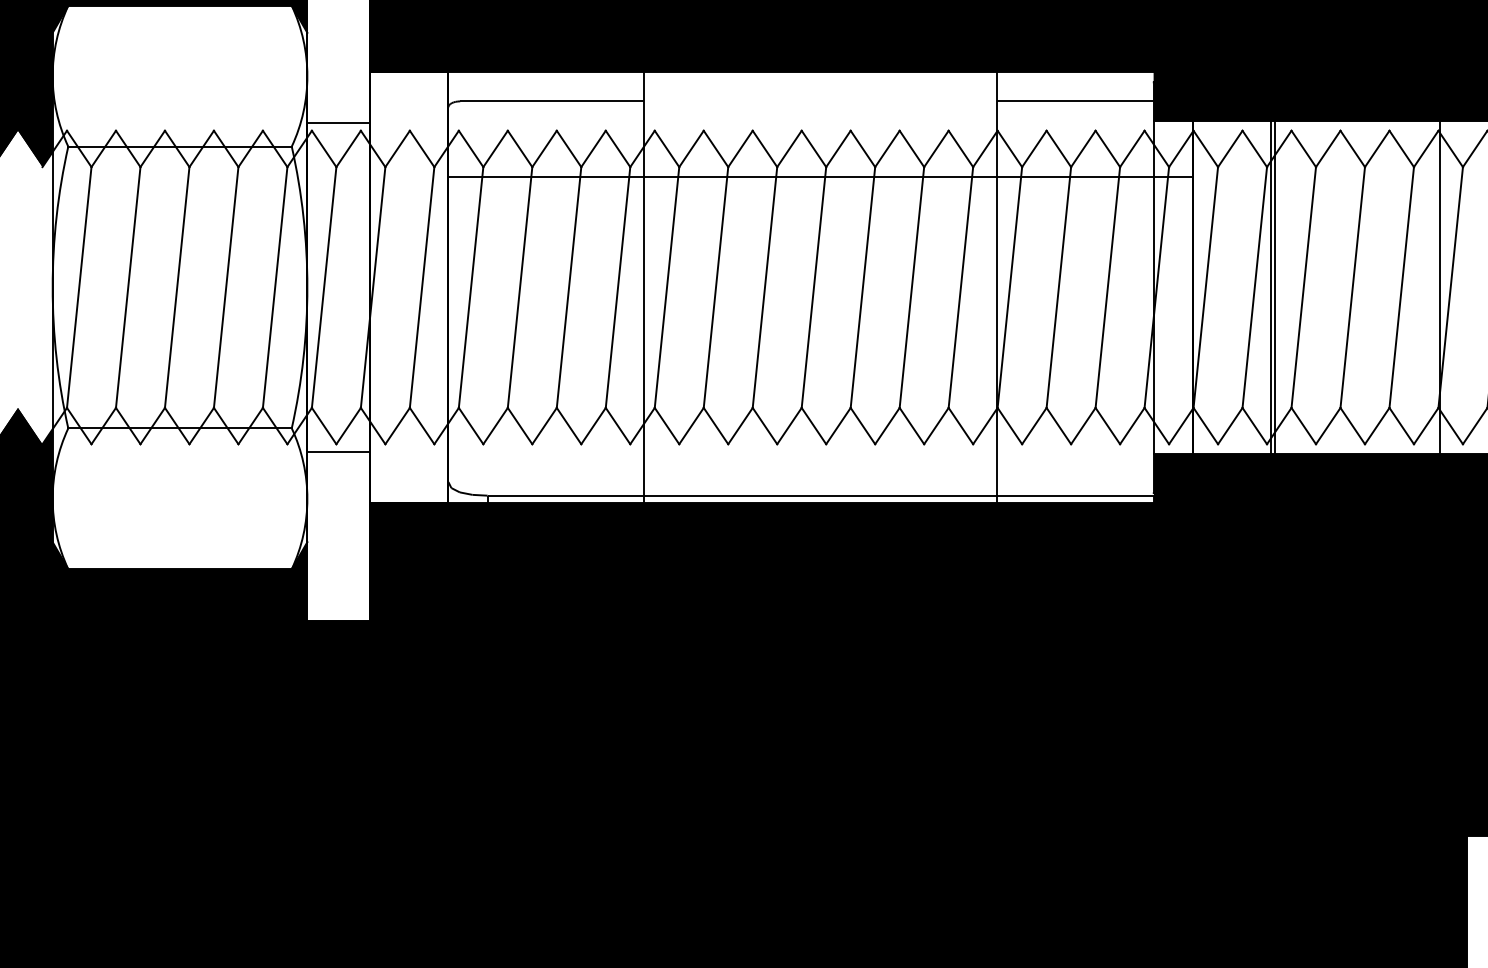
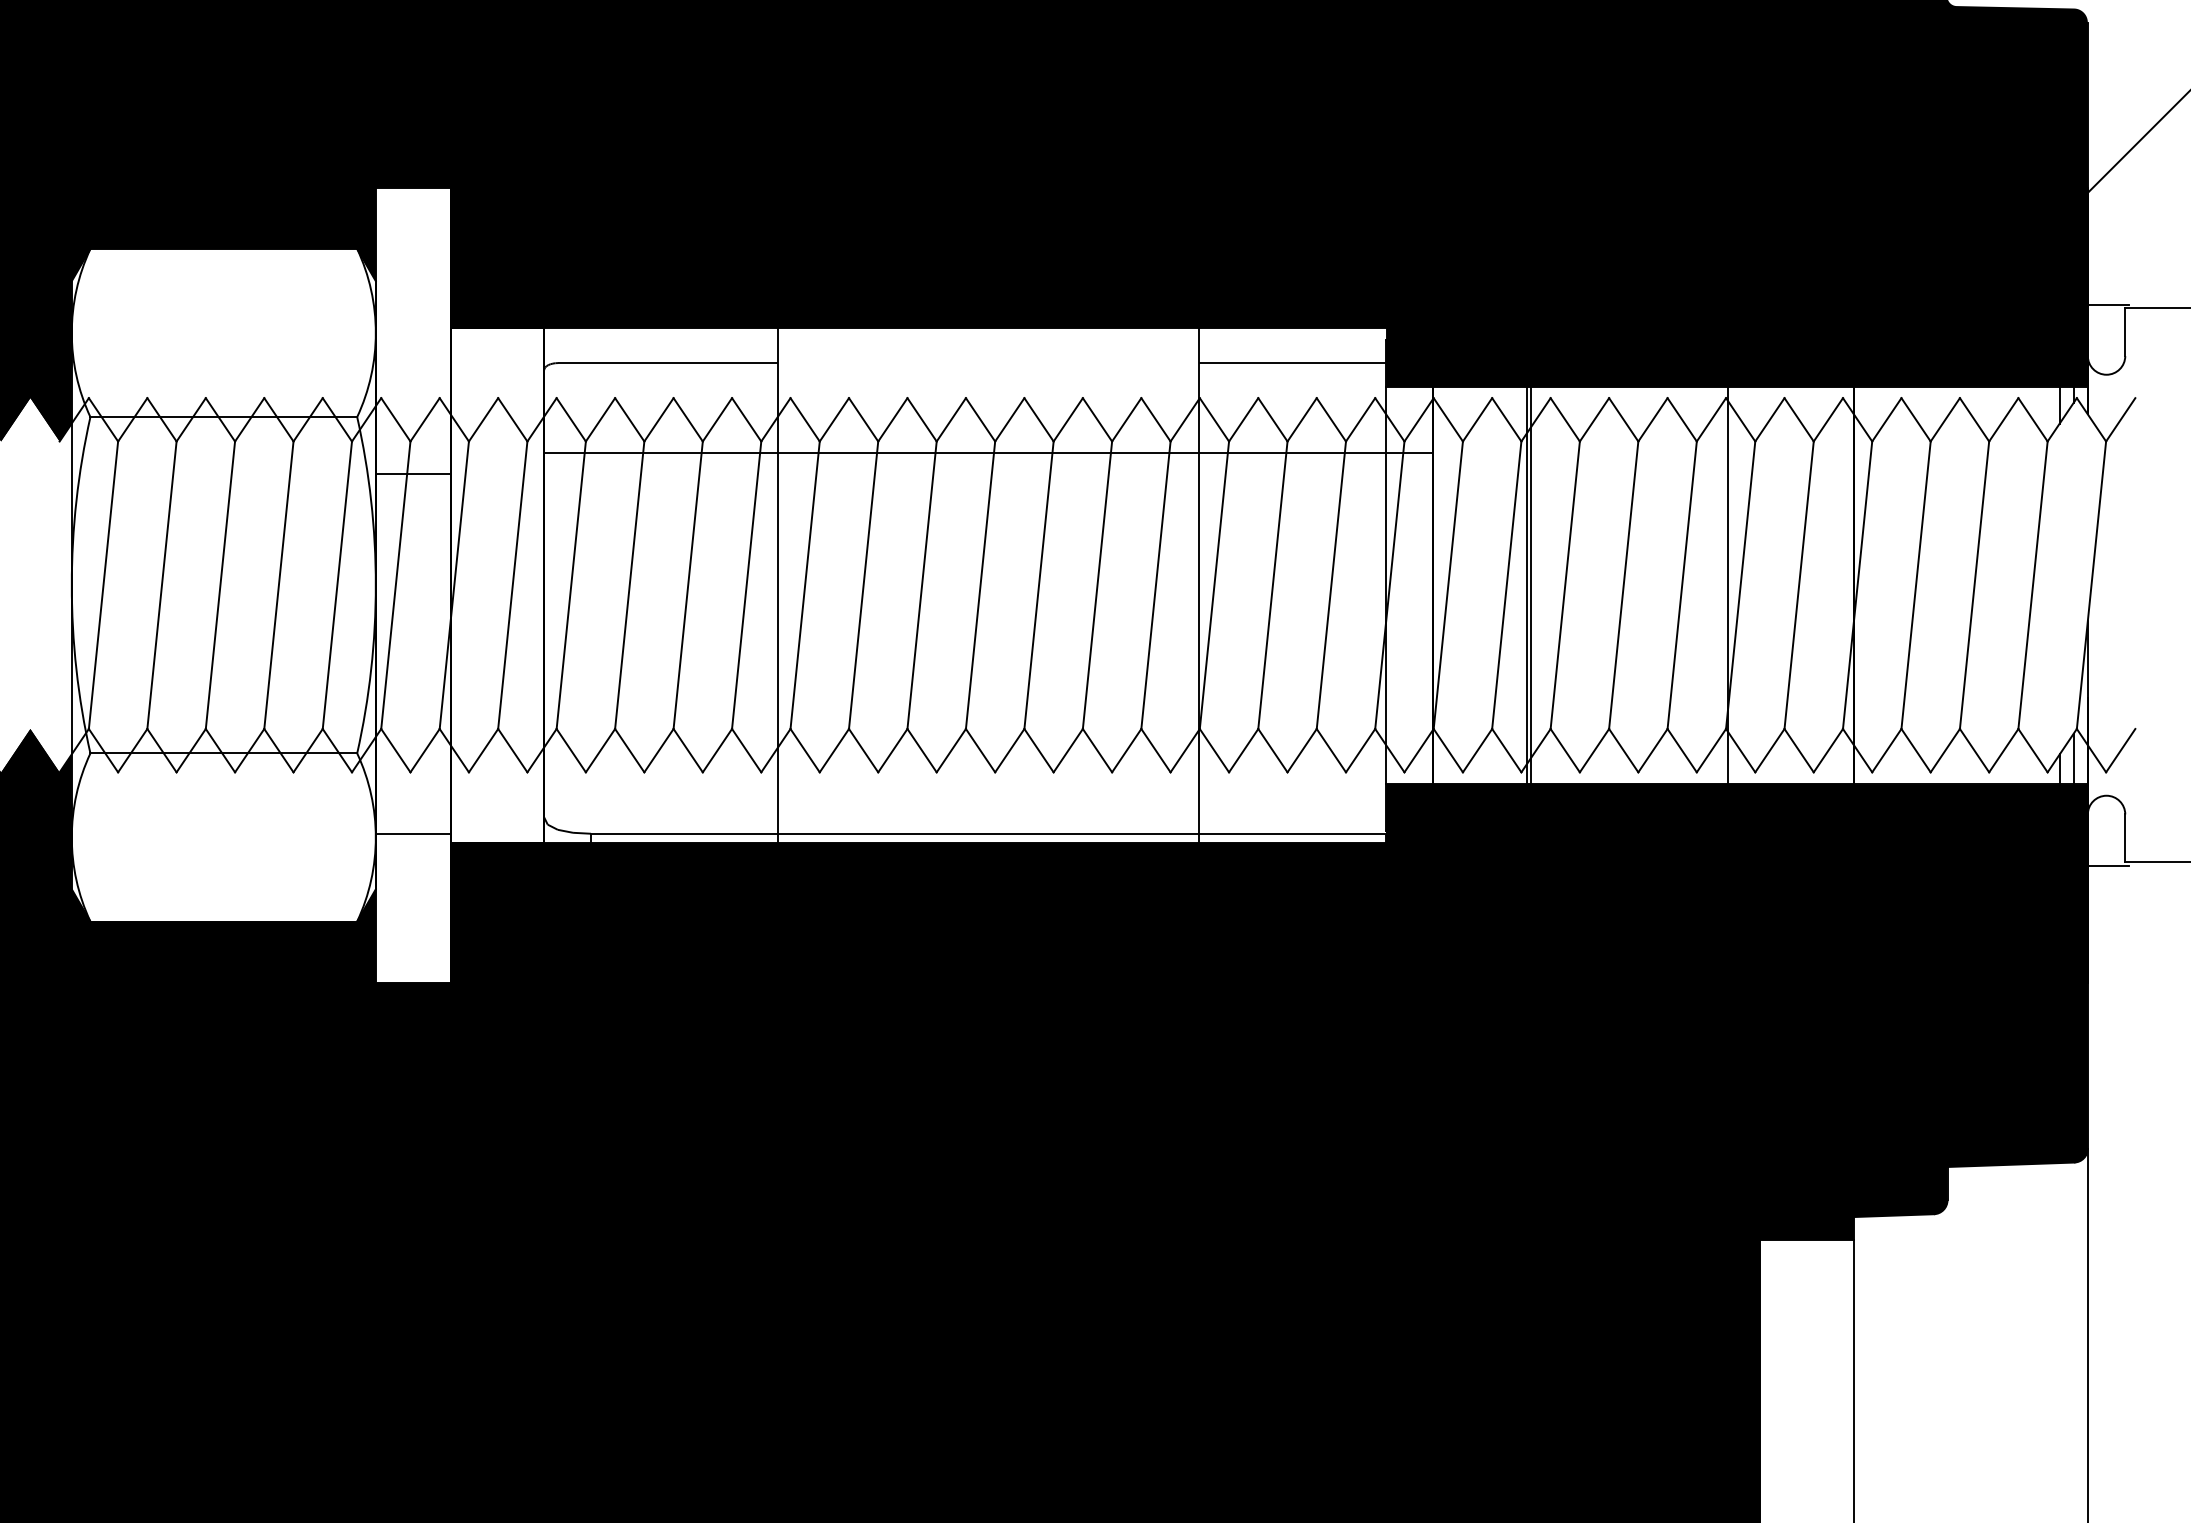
line: (338, 122) -> (412, 473), moved
line: (338, 451) -> (412, 833), moved

